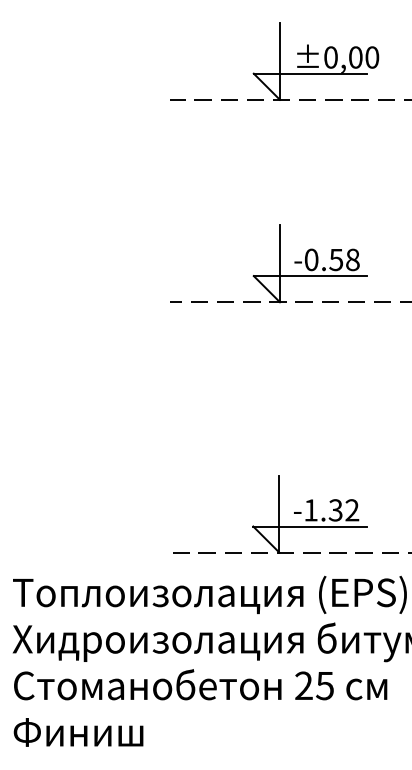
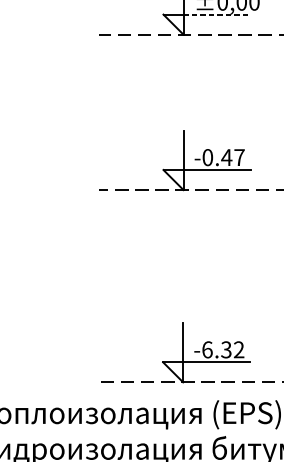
line: (323, 73) -> (216, 14), solid -> dashed
text: (343, 259) -> (232, 157), -0.58 -> -0.47
text: (311, 510) -> (207, 349), -1.32 -> -6.32

